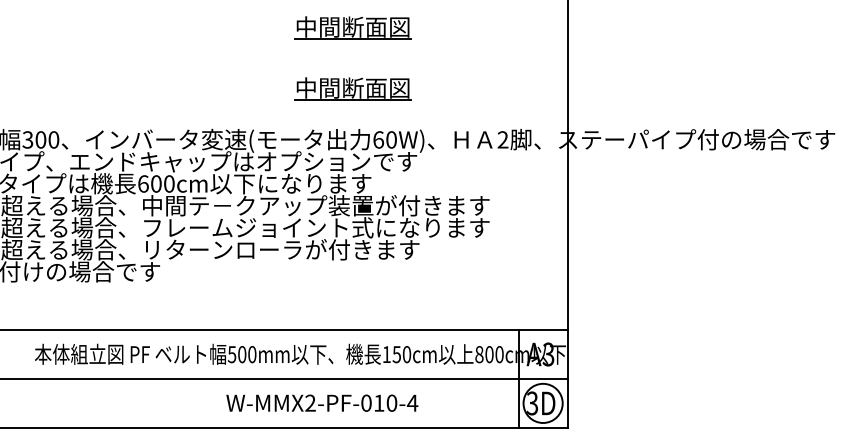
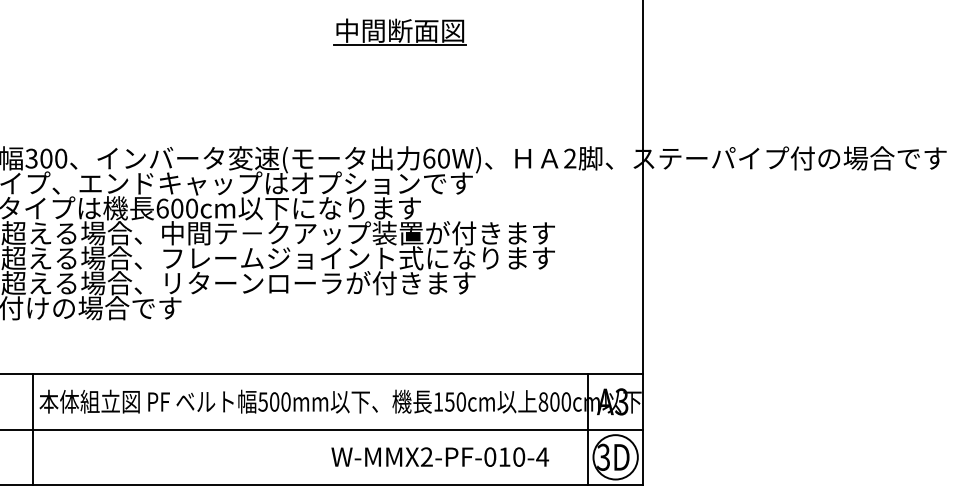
part: (352, 88) -> (399, 100), removed
line: (29, 378) -> (33, 429), added
text: (322, 402) -> (440, 456), moved

